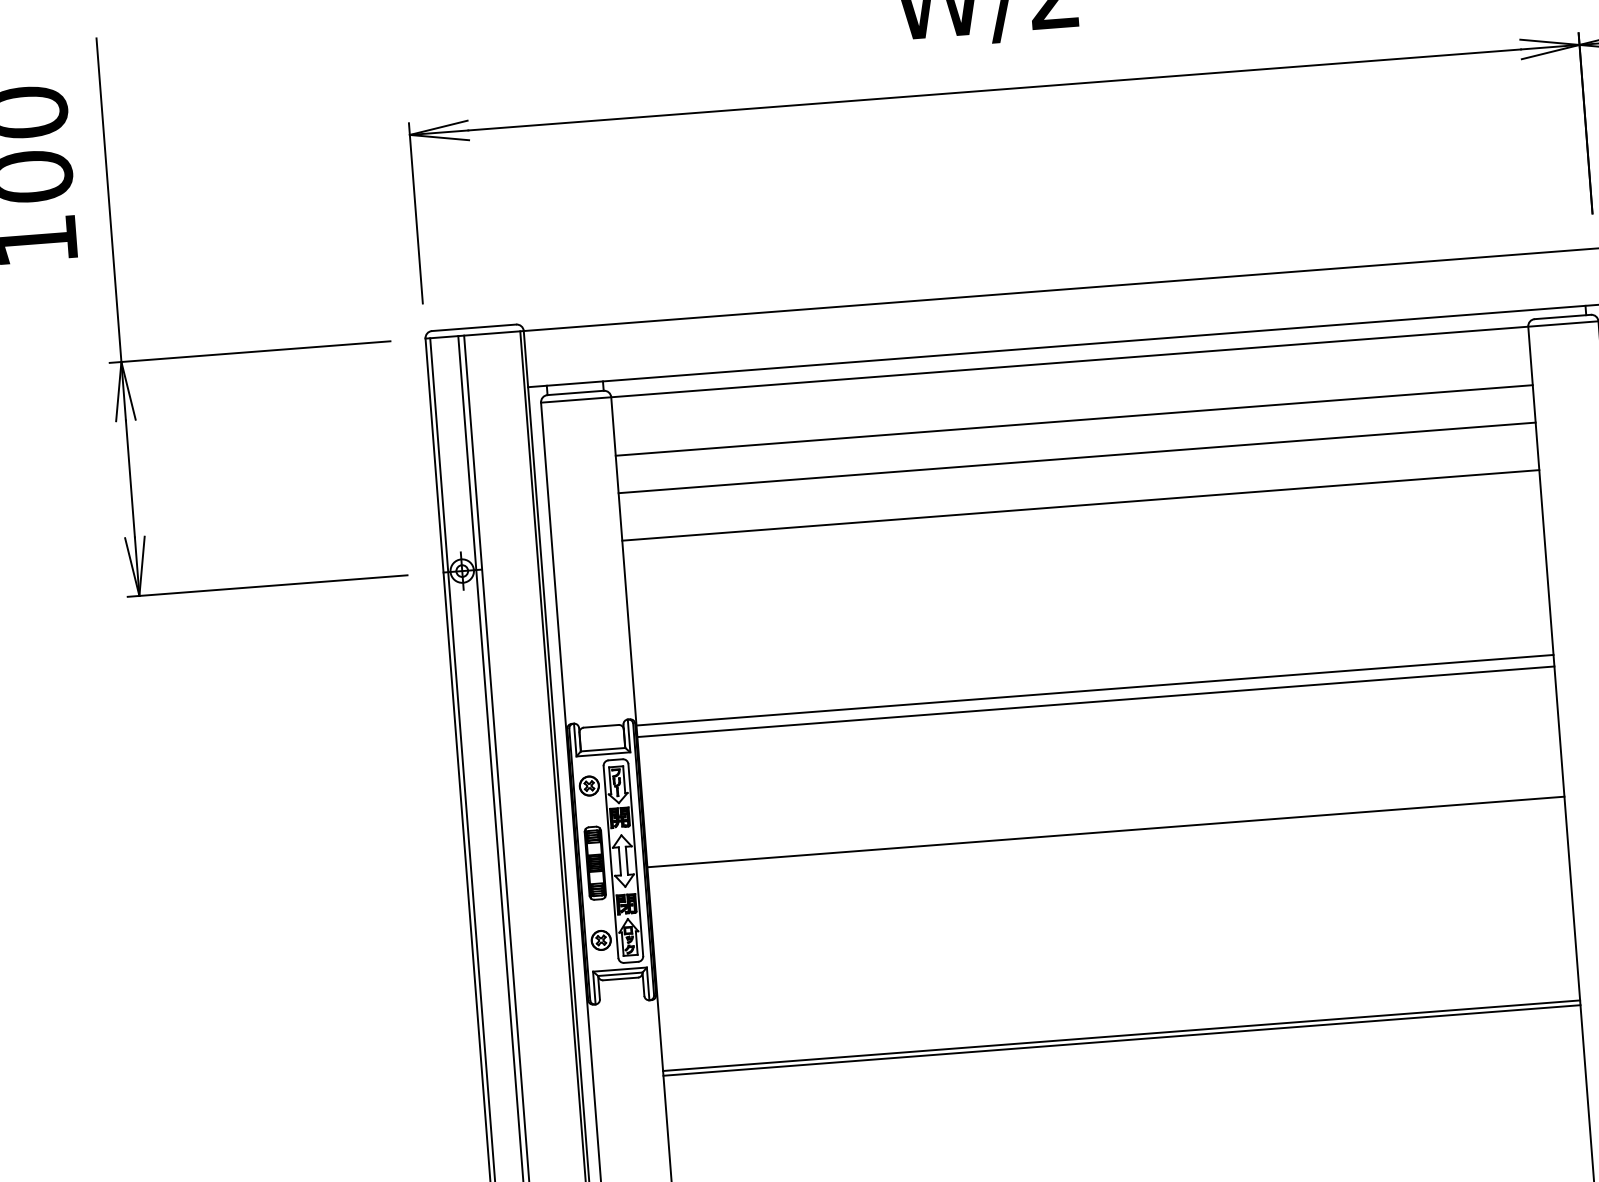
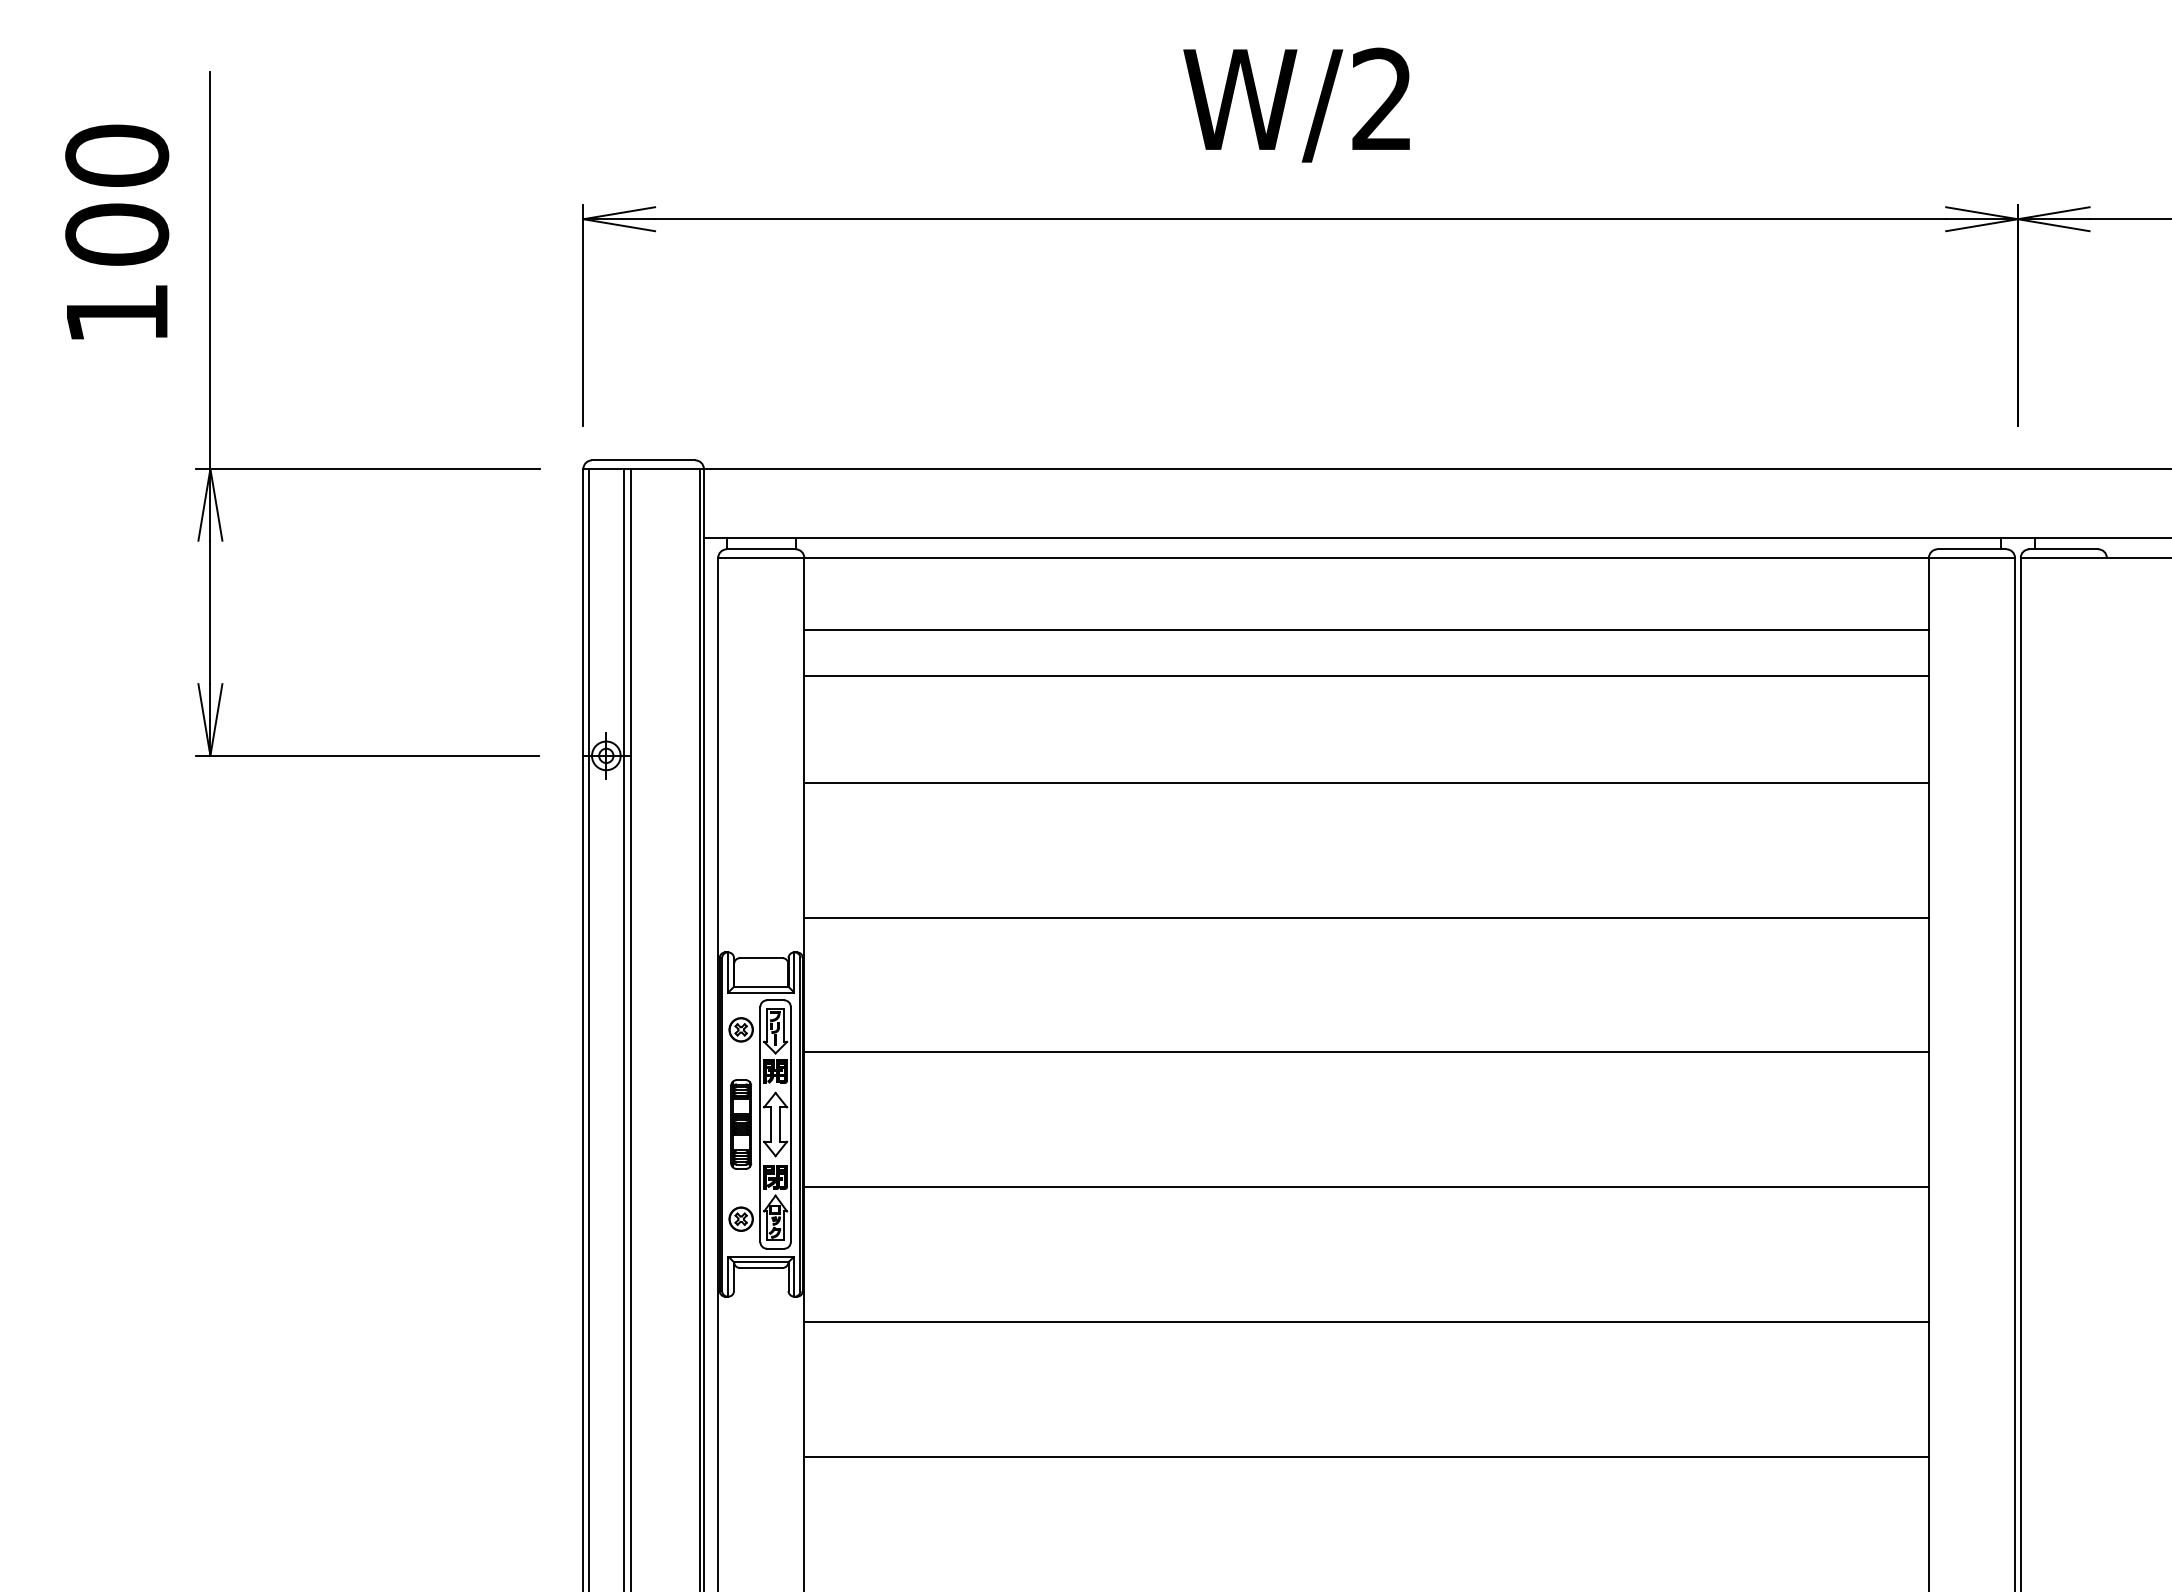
line: (1080, 505) -> (1366, 782), moved
line: (1094, 690) -> (1366, 1052), moved
line: (1095, 701) -> (1366, 917), moved
line: (1105, 832) -> (1366, 1187), moved
line: (1121, 1035) -> (1366, 1322), moved
line: (1121, 1040) -> (1366, 1457), moved

